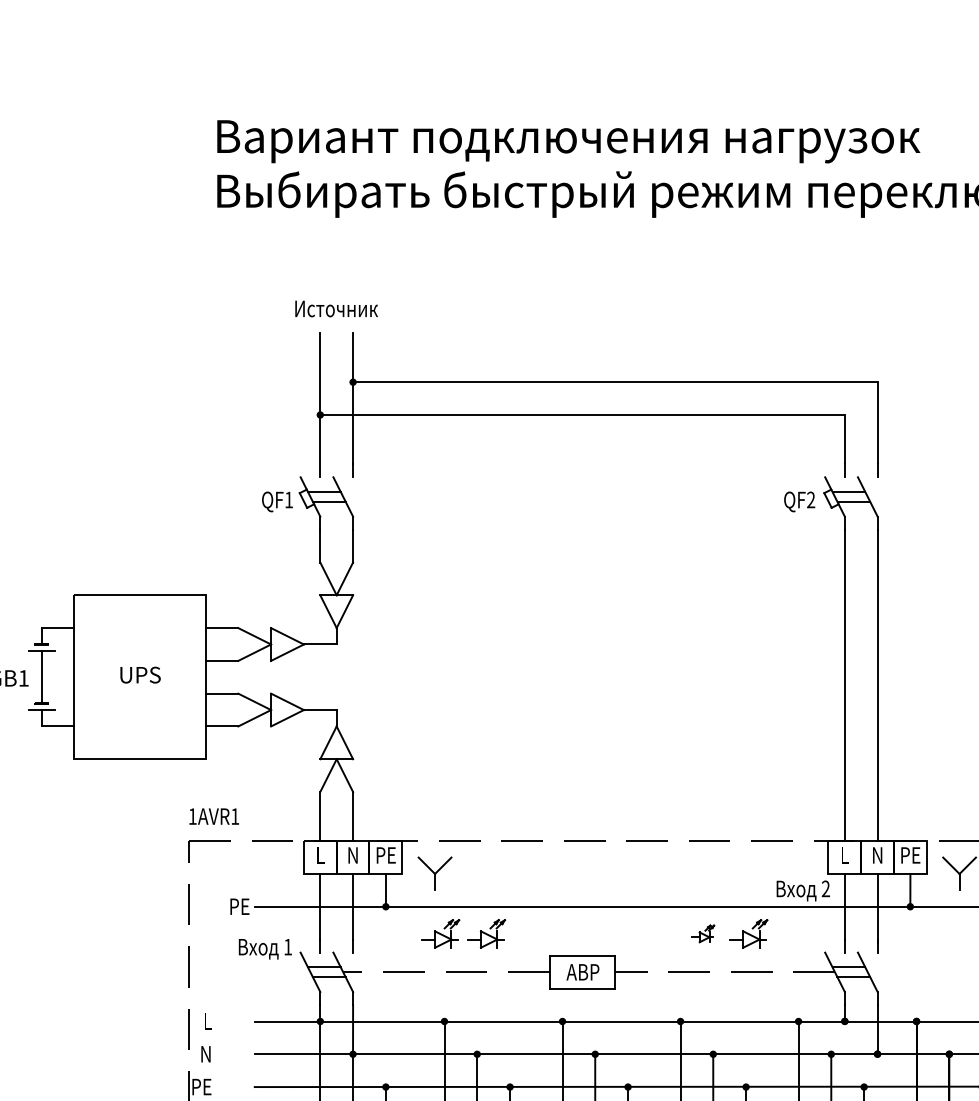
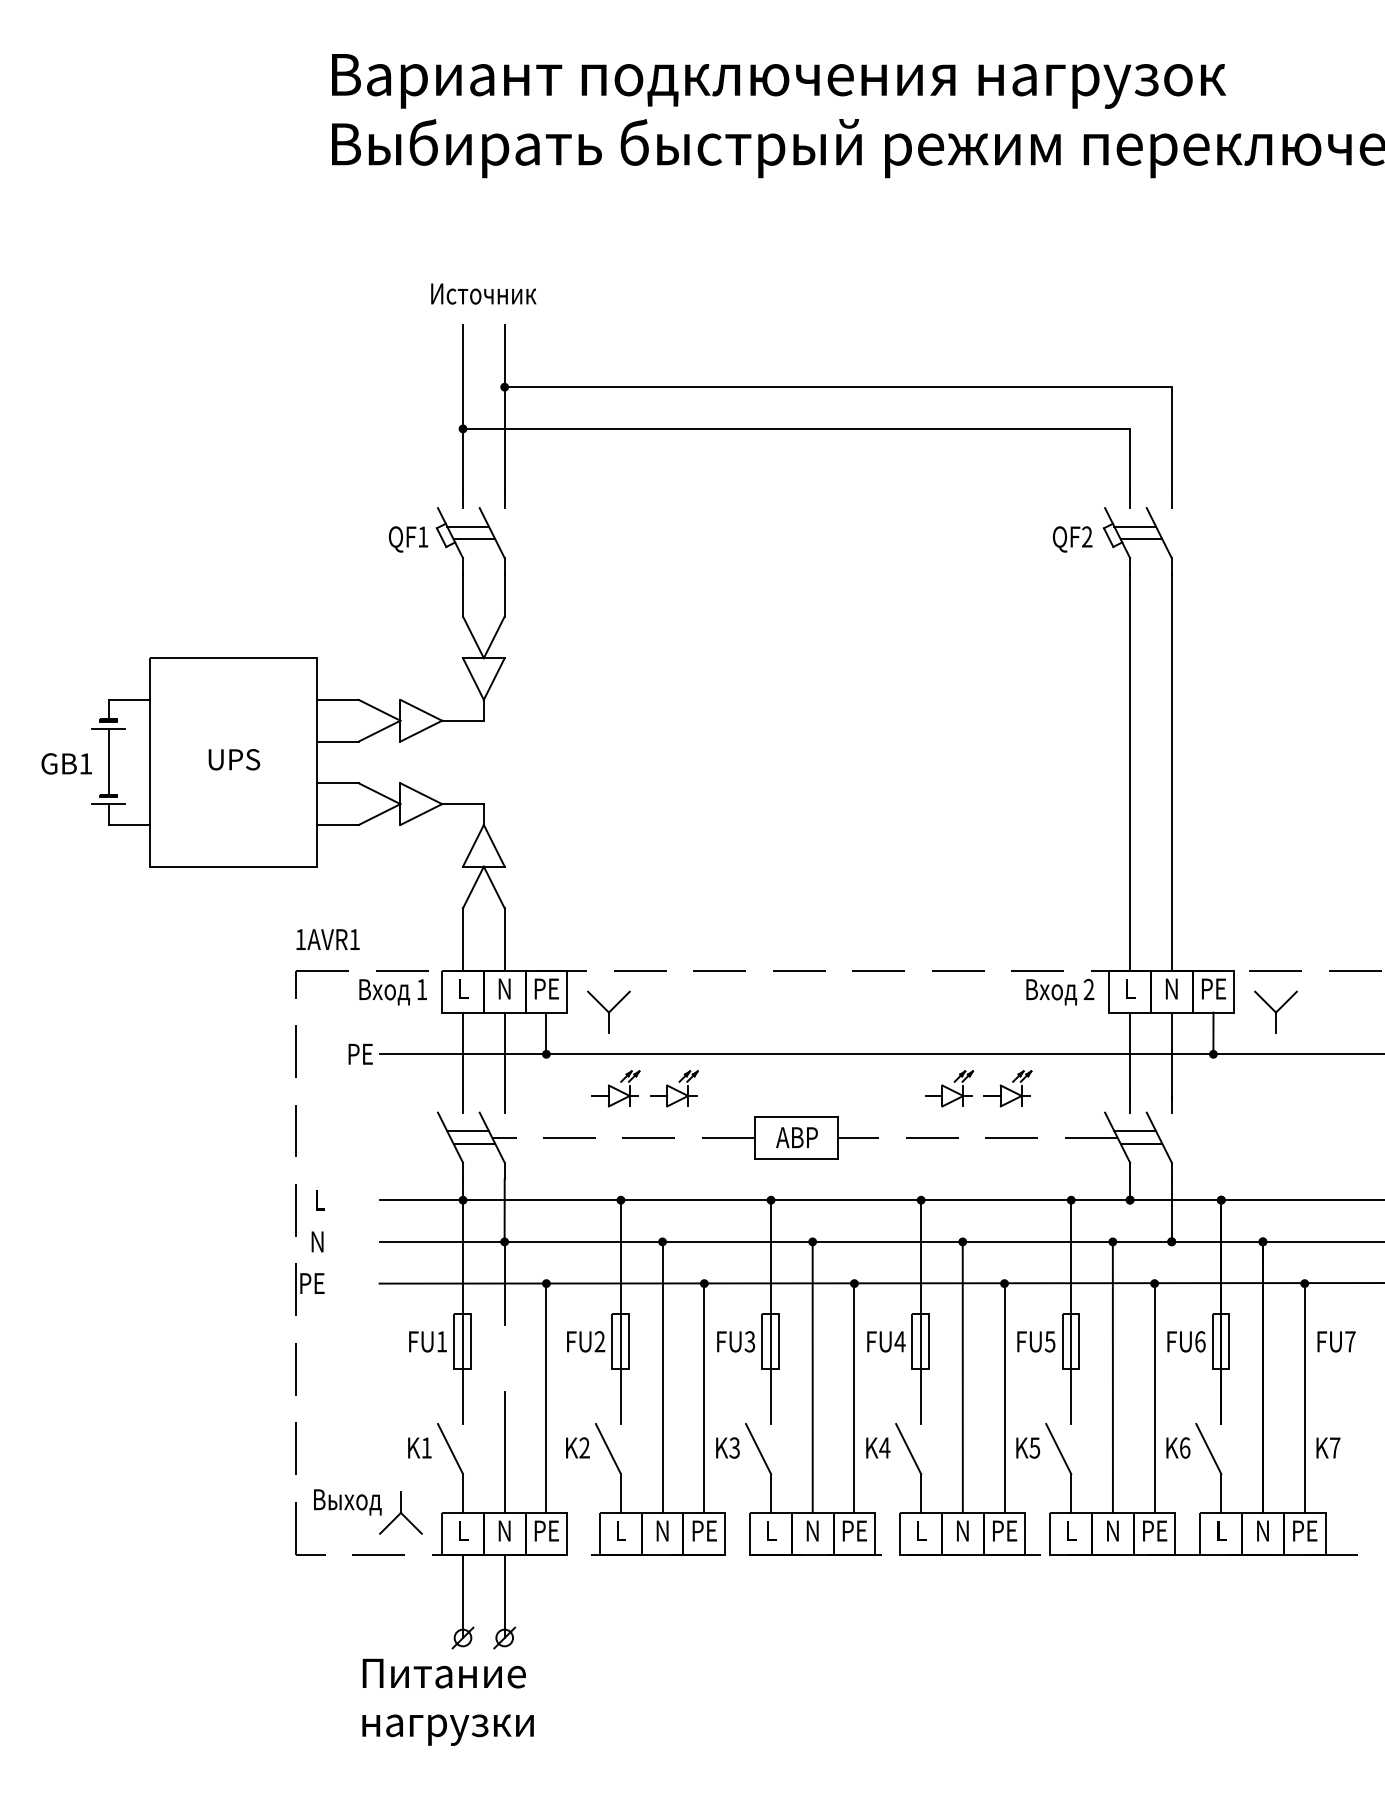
text: (803, 891) -> (1060, 992), moved
part: (702, 933) -> (949, 1088), size x1.67
text: (264, 949) -> (392, 992), moved

